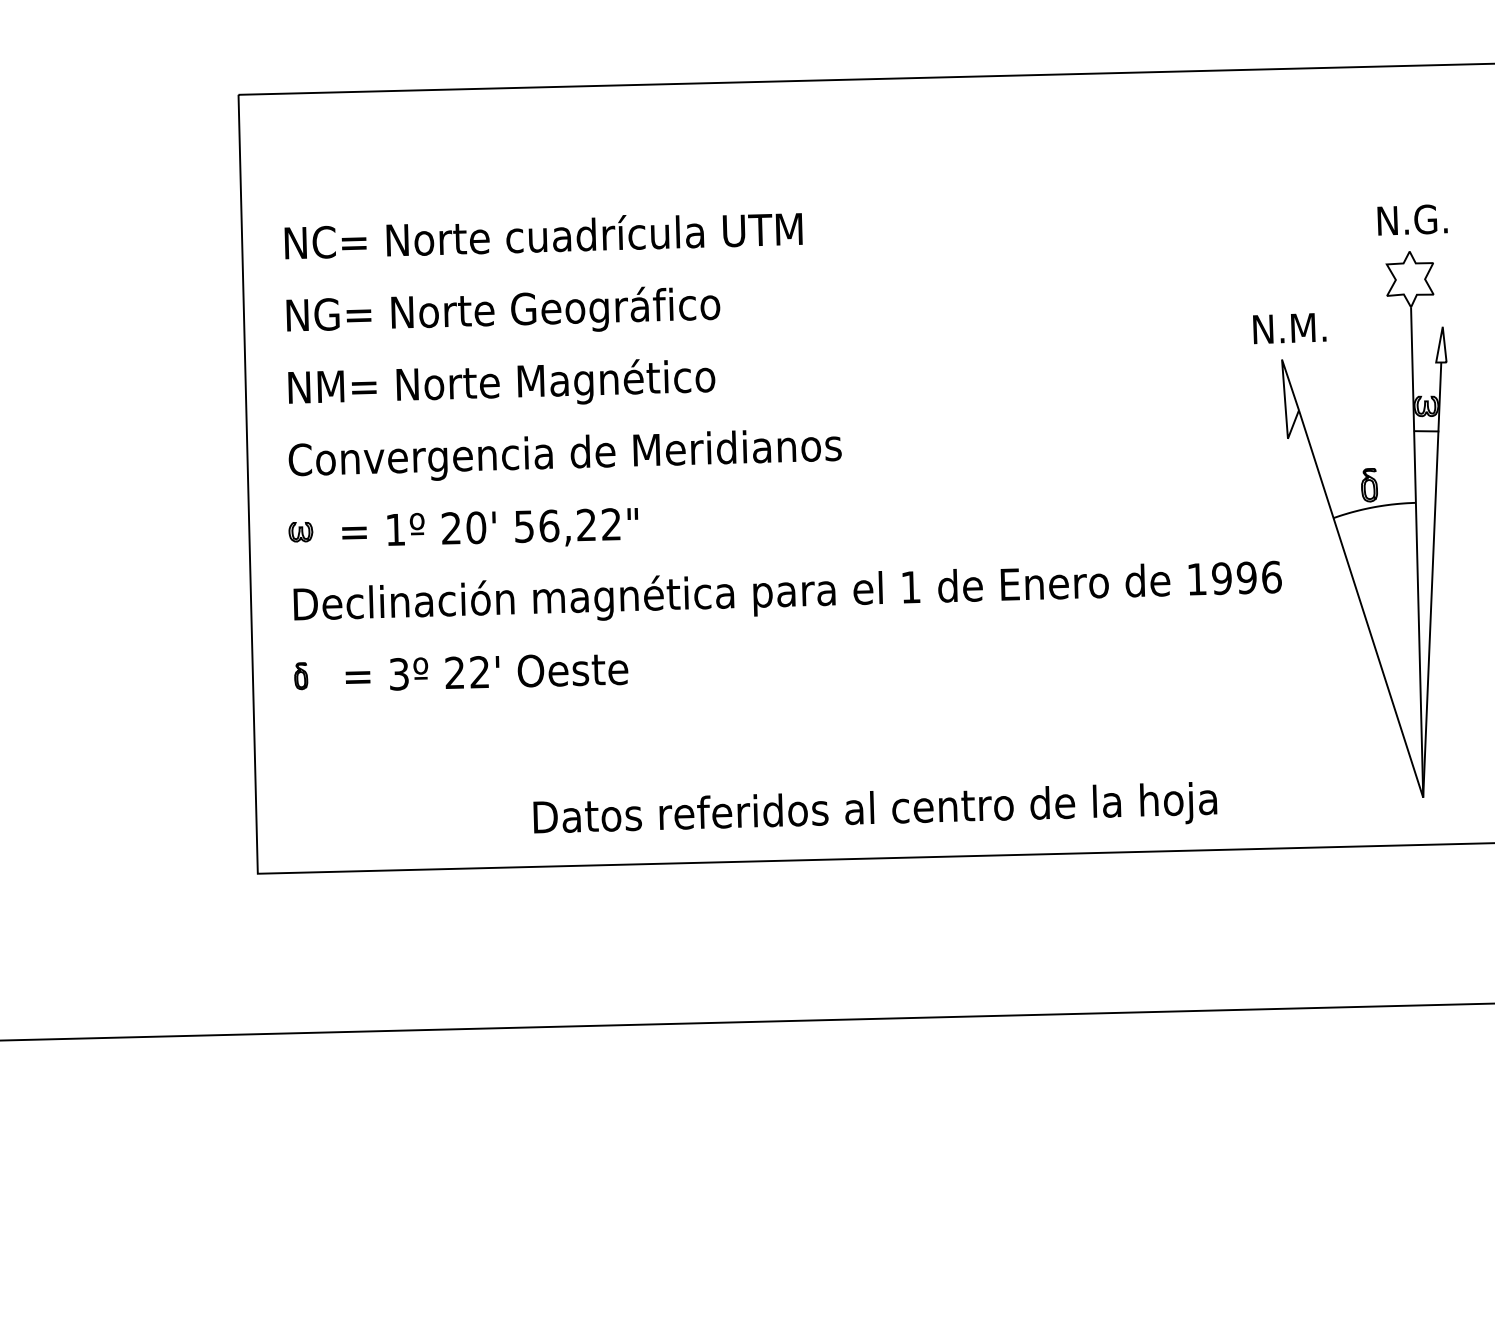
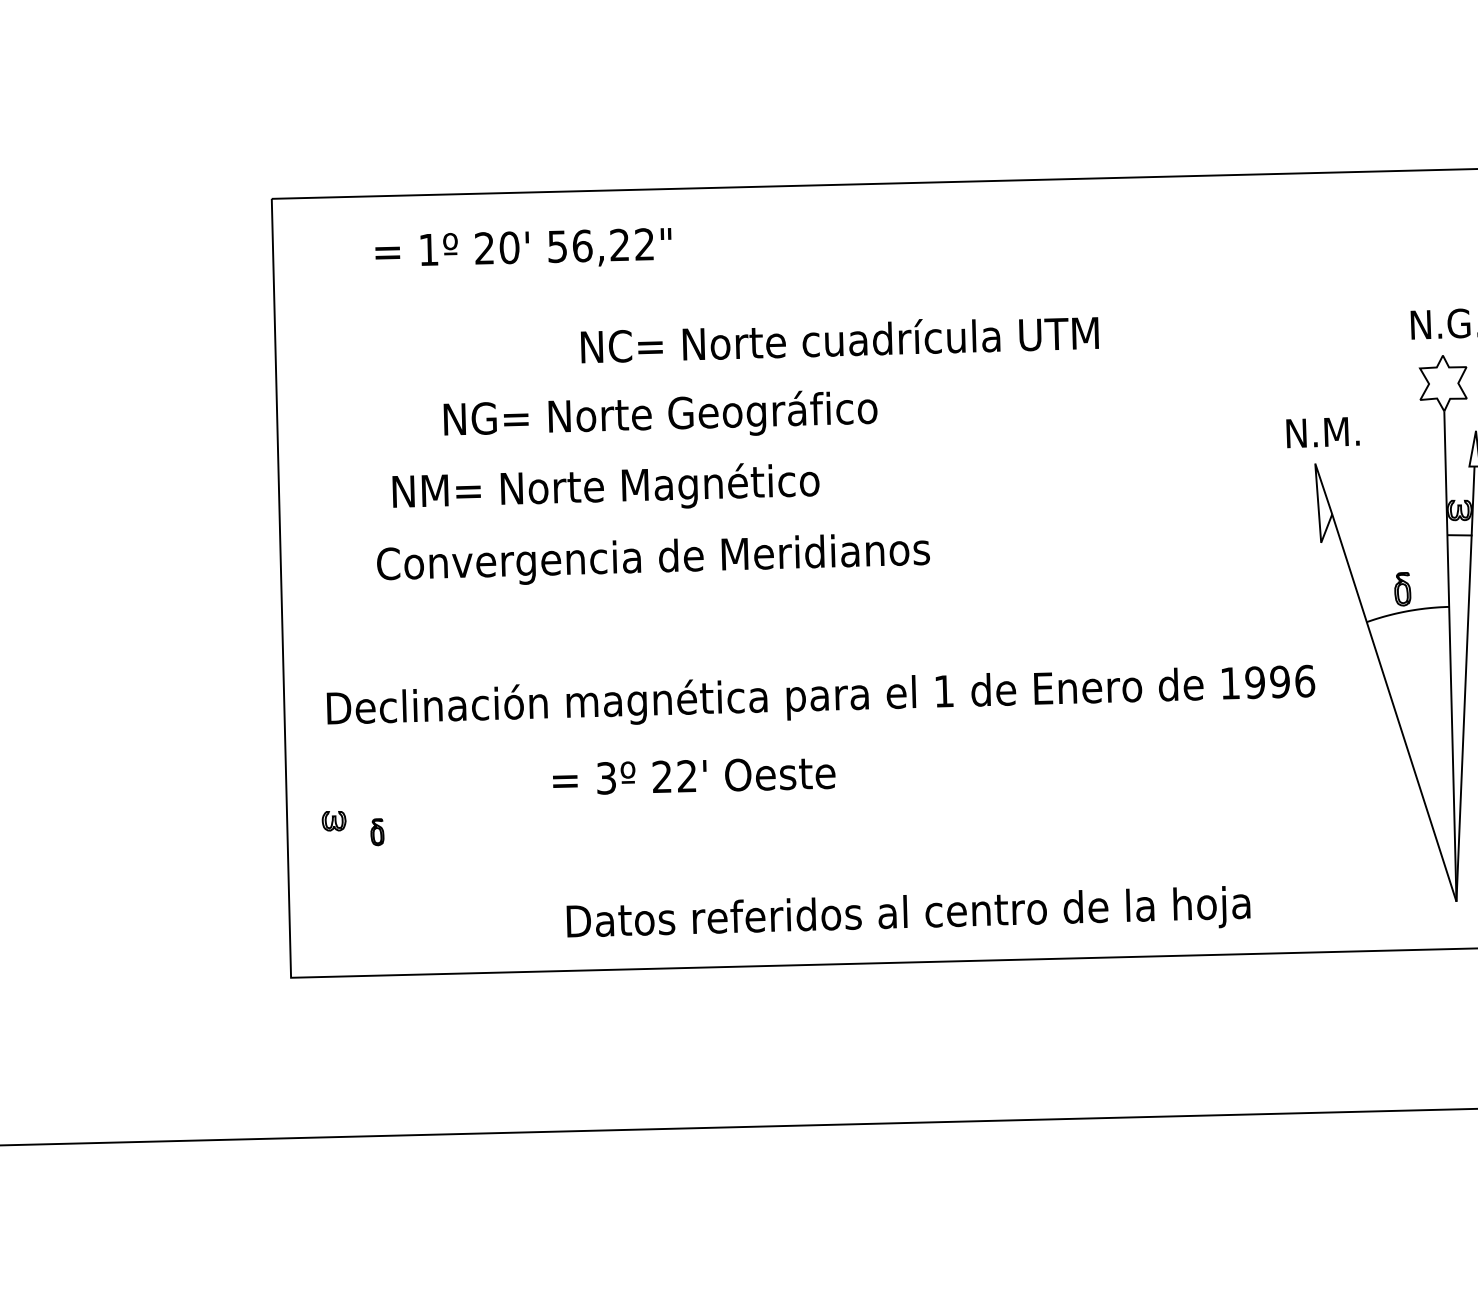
text: (543, 236) -> (839, 340), moved
text: (503, 308) -> (660, 412), moved
text: (501, 381) -> (605, 485), moved
text: (564, 455) -> (652, 559), moved
text: (490, 527) -> (523, 247), moved
part: (300, 532) -> (333, 821), moved
text: (486, 672) -> (693, 776), moved
part: (301, 676) -> (377, 832), moved

